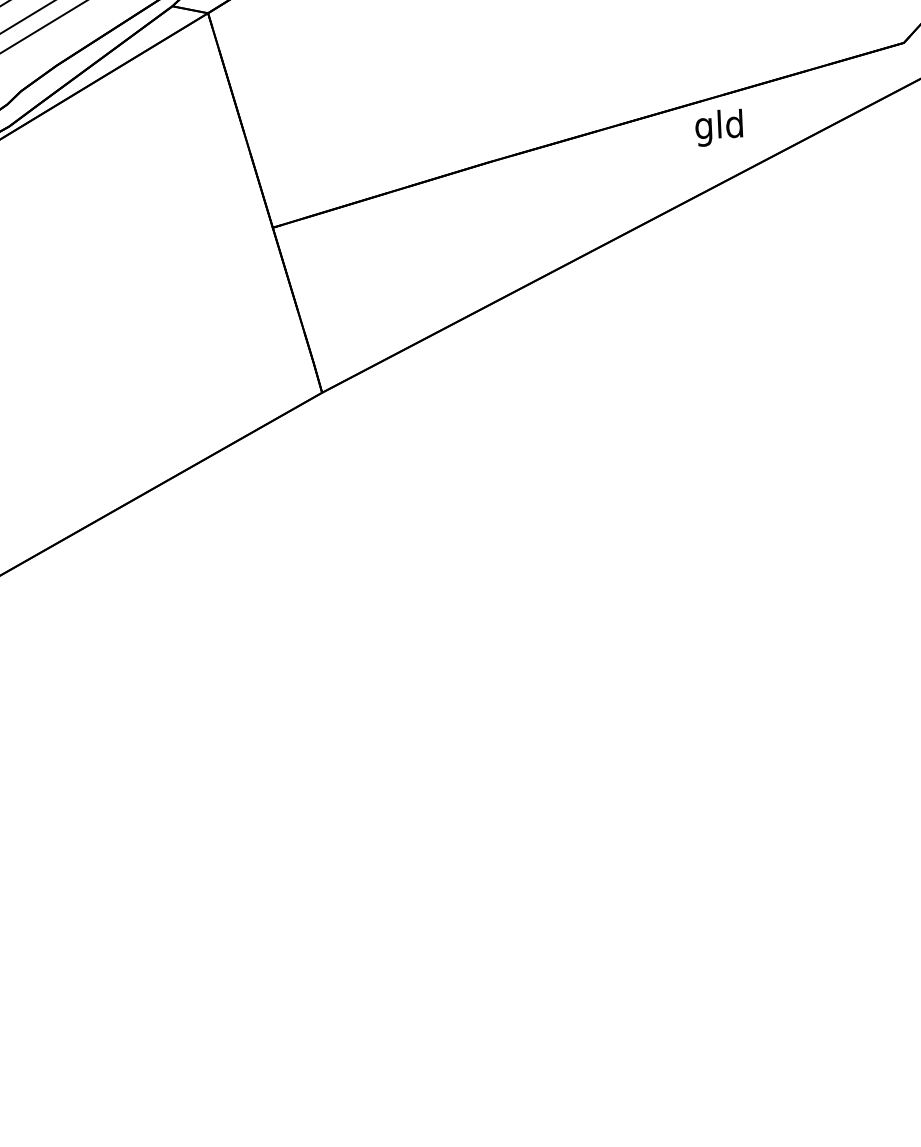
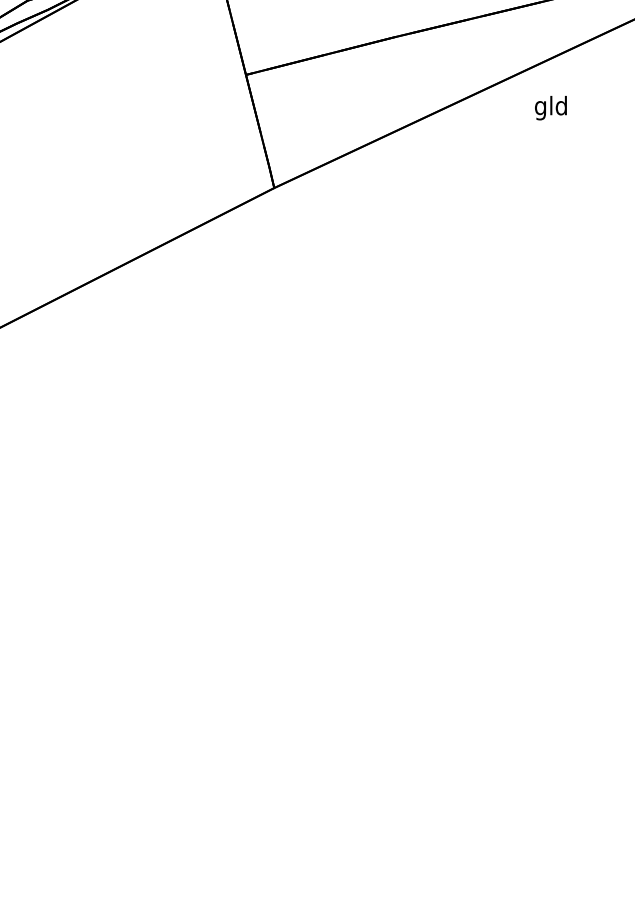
text: (718, 128) -> (550, 108), moved

